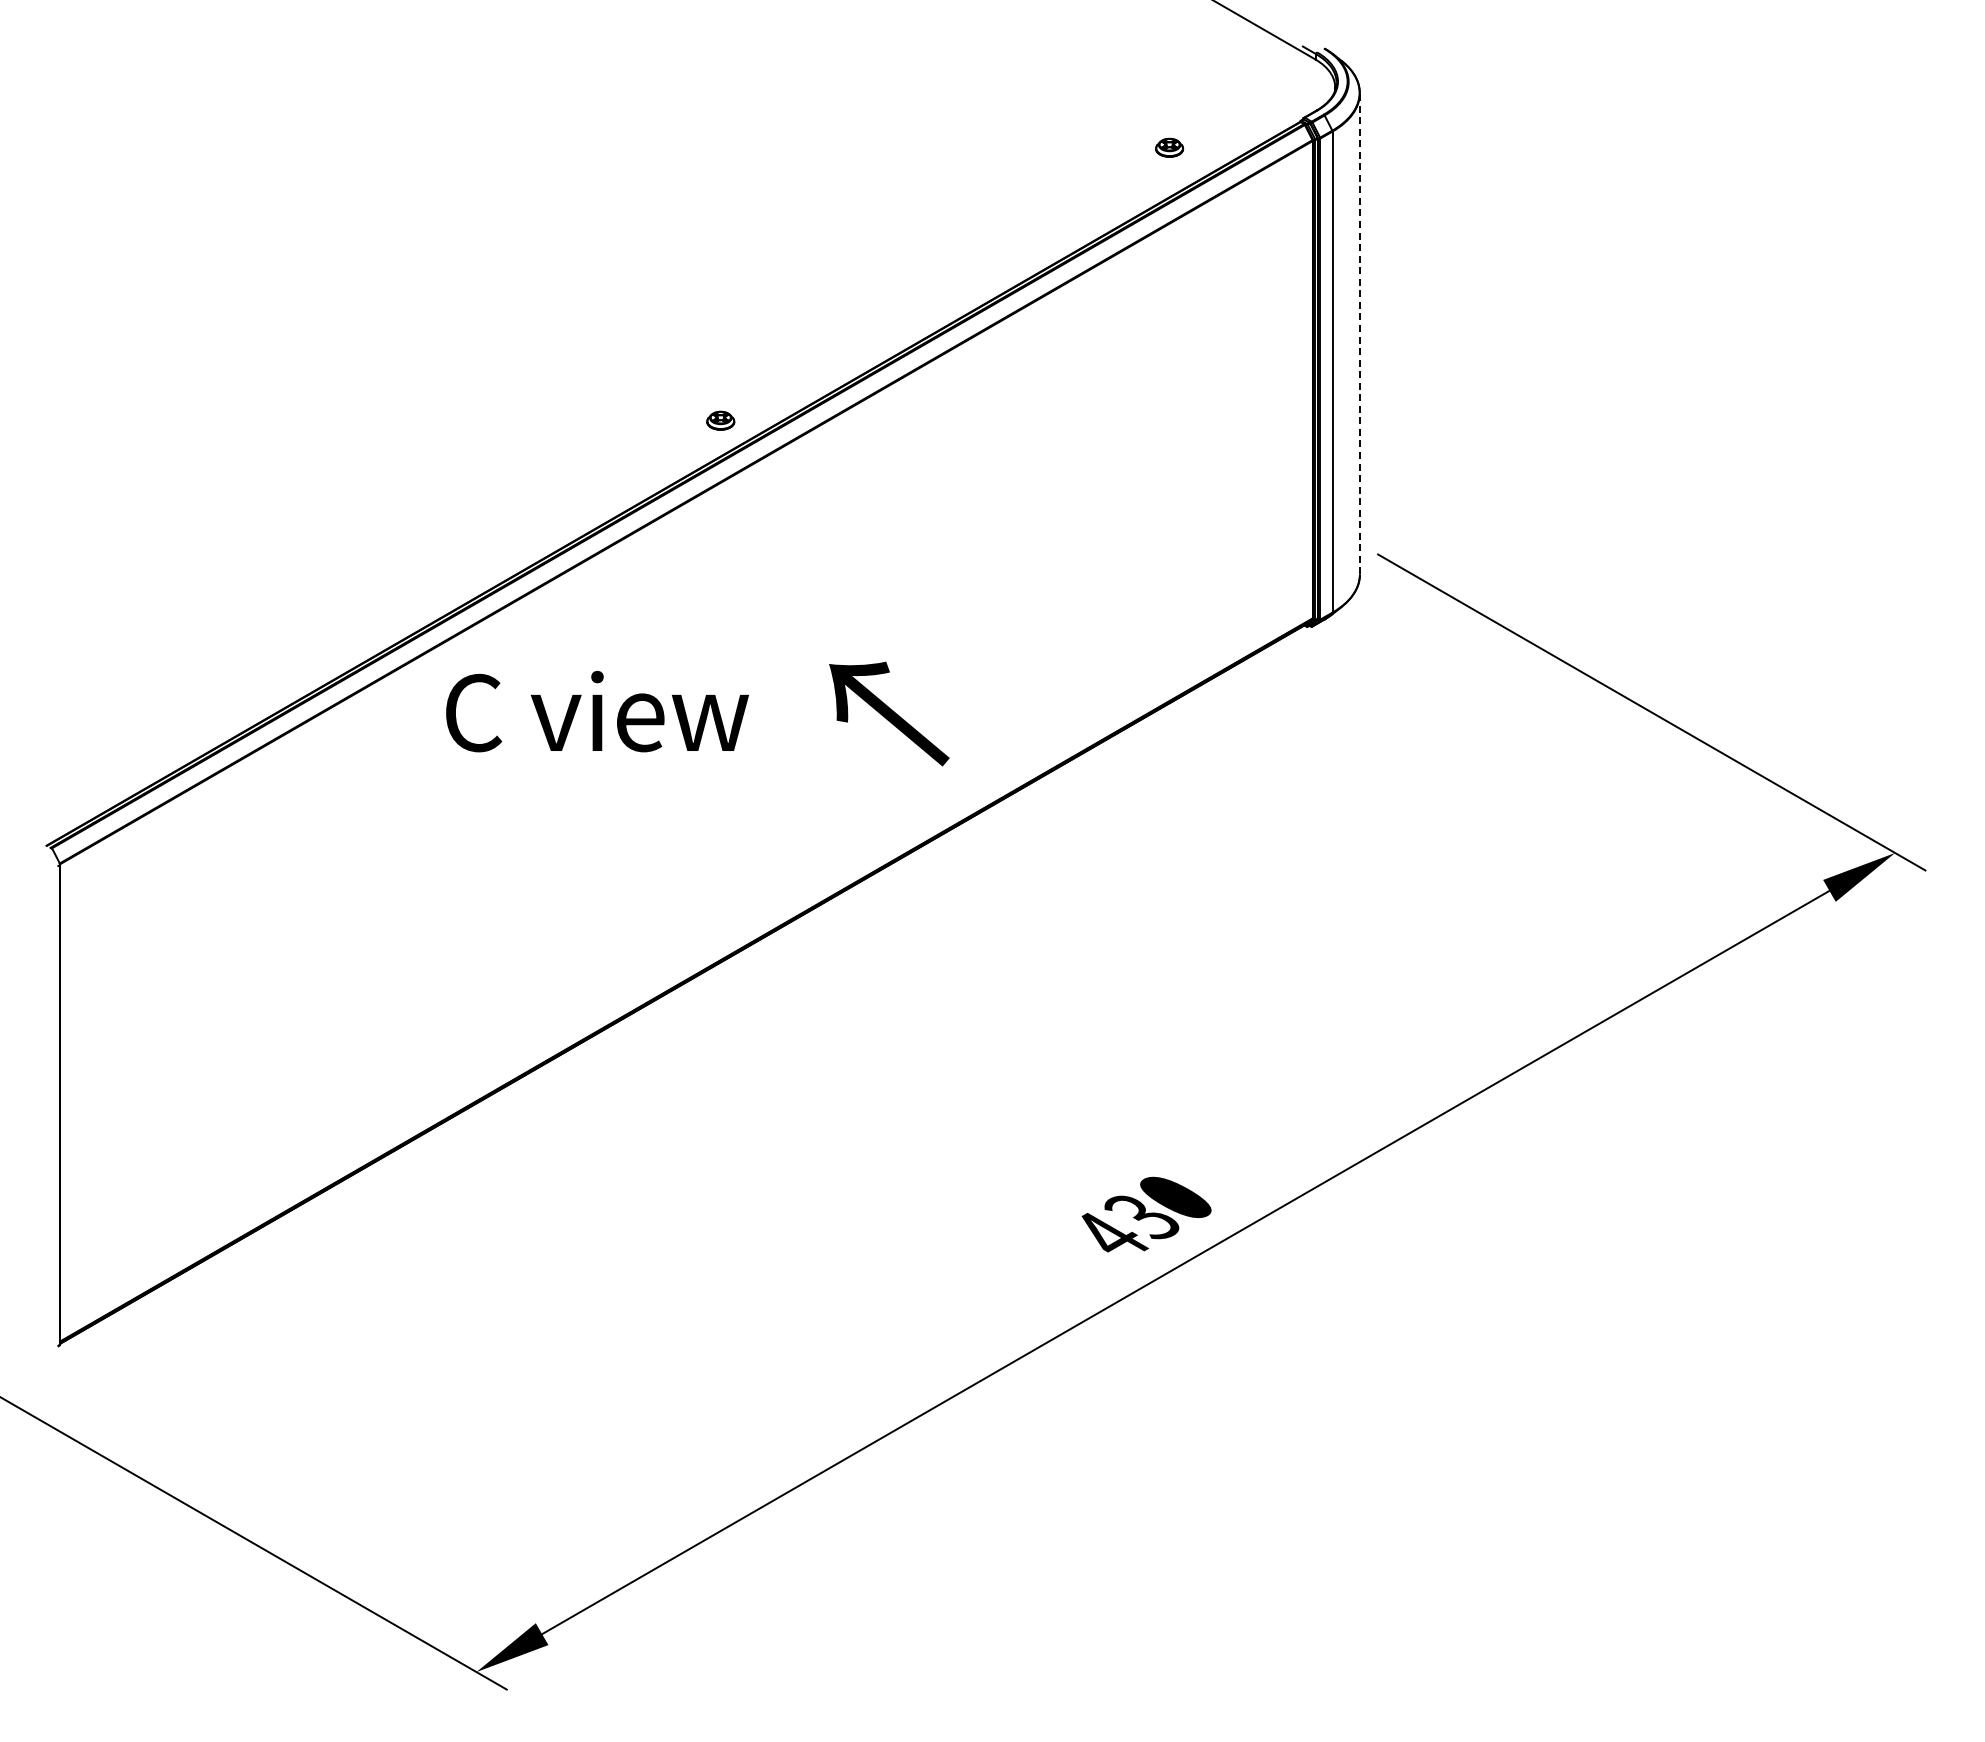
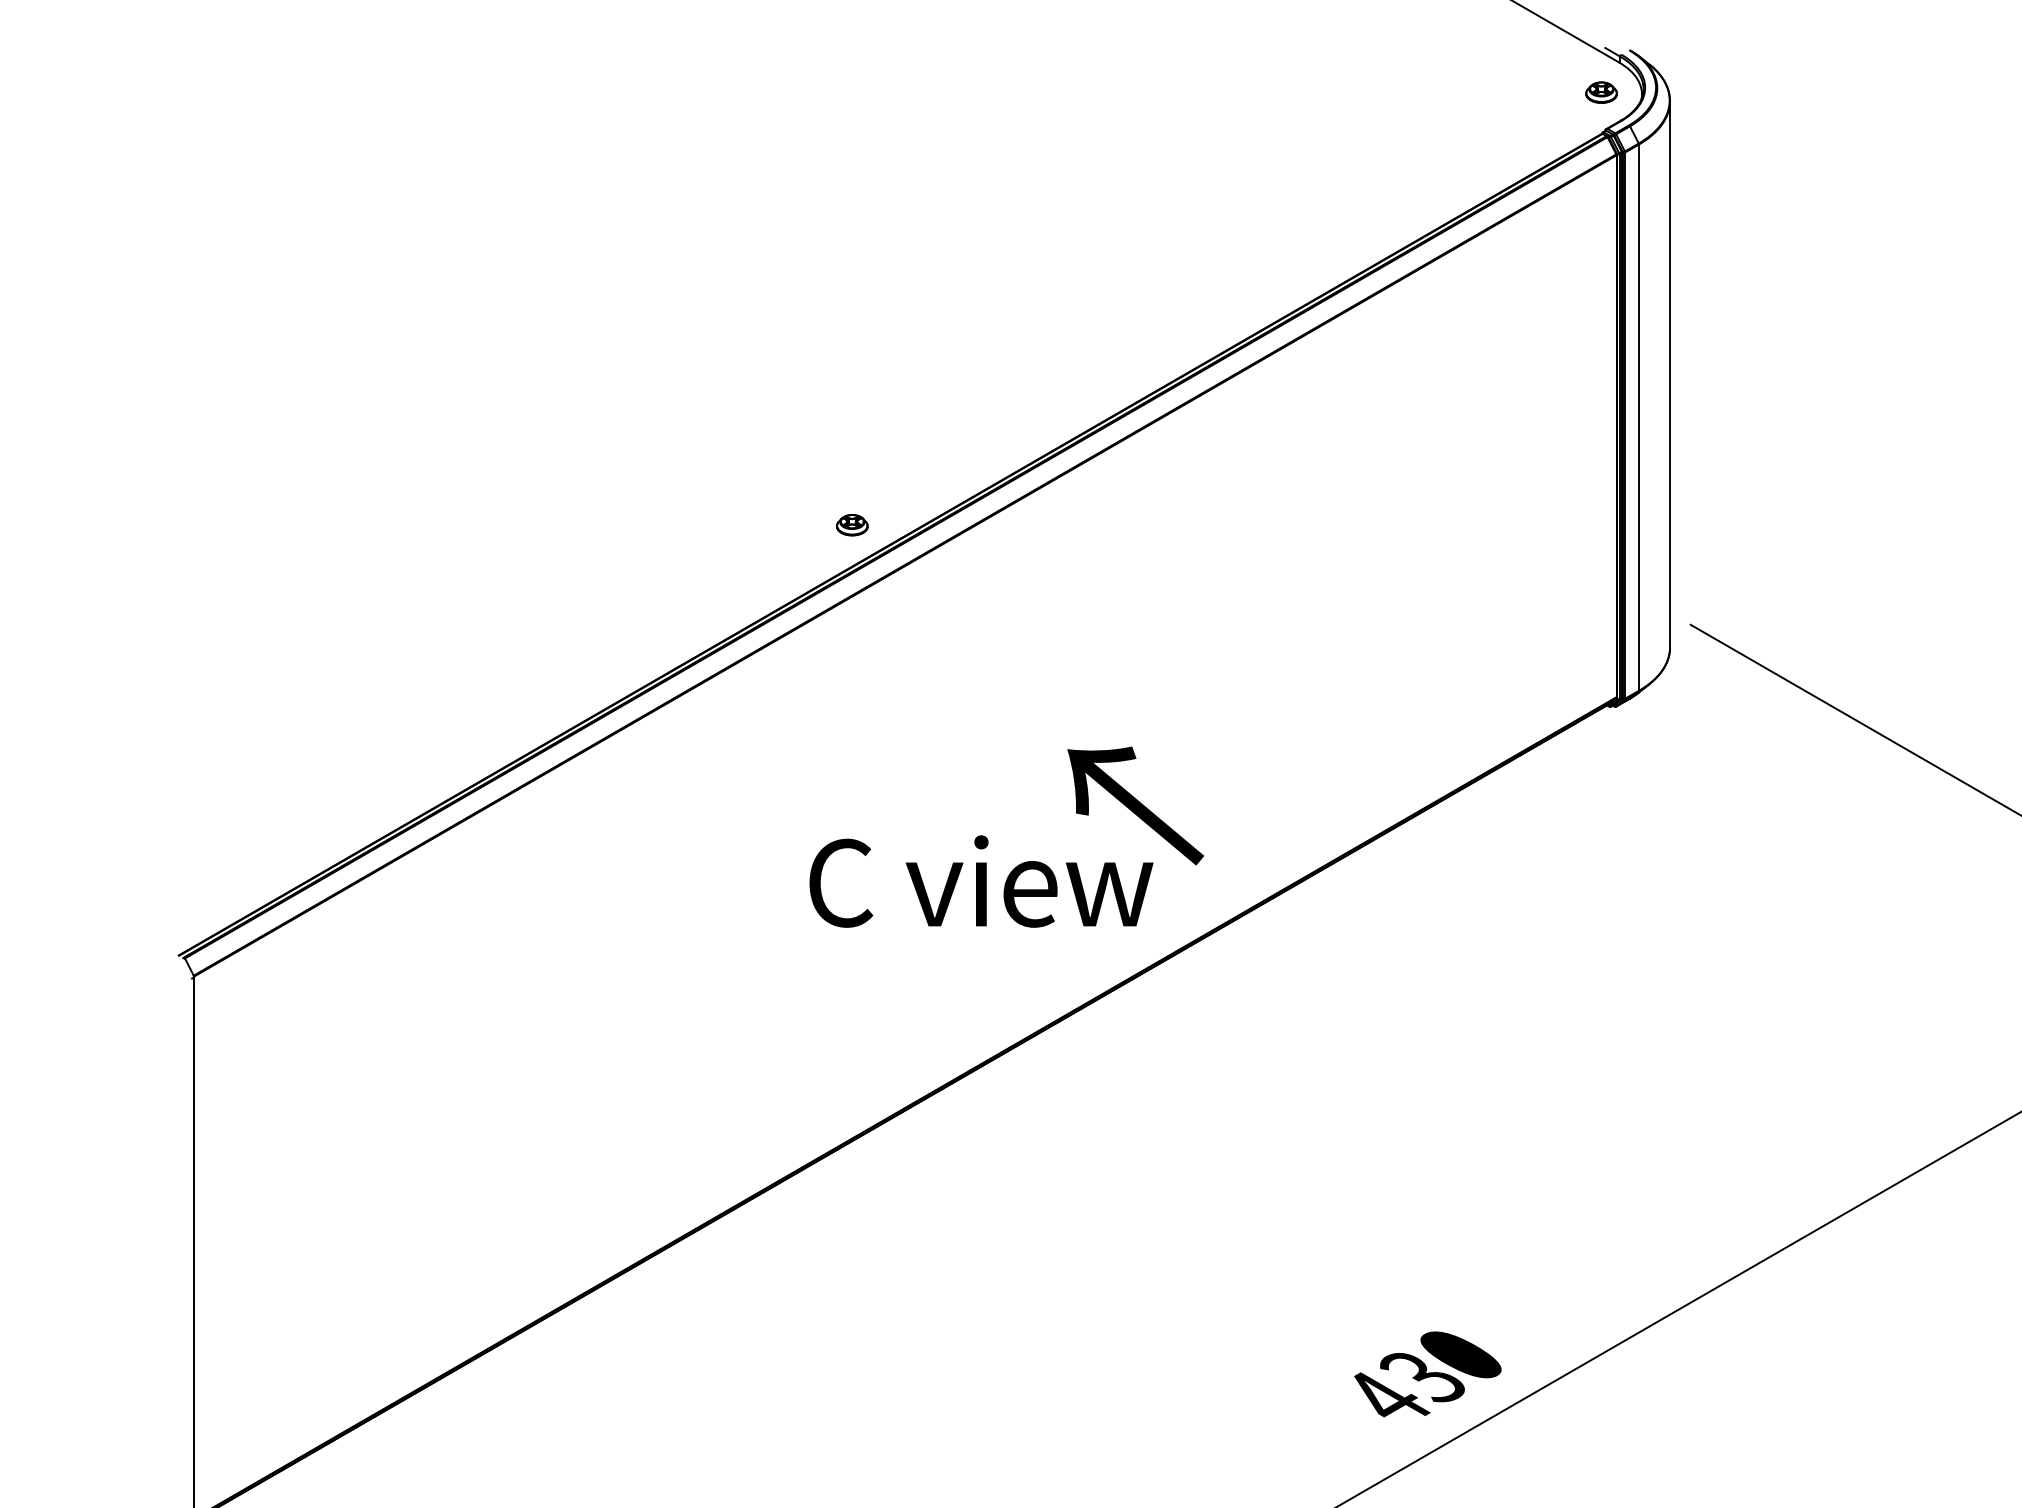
part: (1169, 147) -> (1601, 92), moved
line: (1359, 333) -> (1669, 373), dashed -> solid
part: (720, 420) -> (852, 524), moved
text: (597, 711) -> (981, 881), moved

